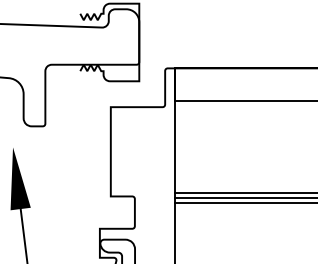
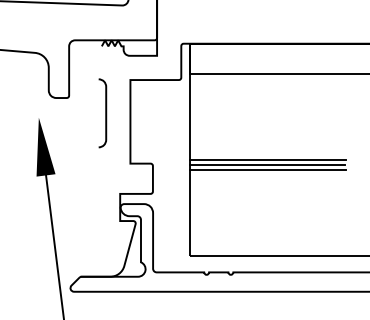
curve: (84, 142) -> (105, 113), added

